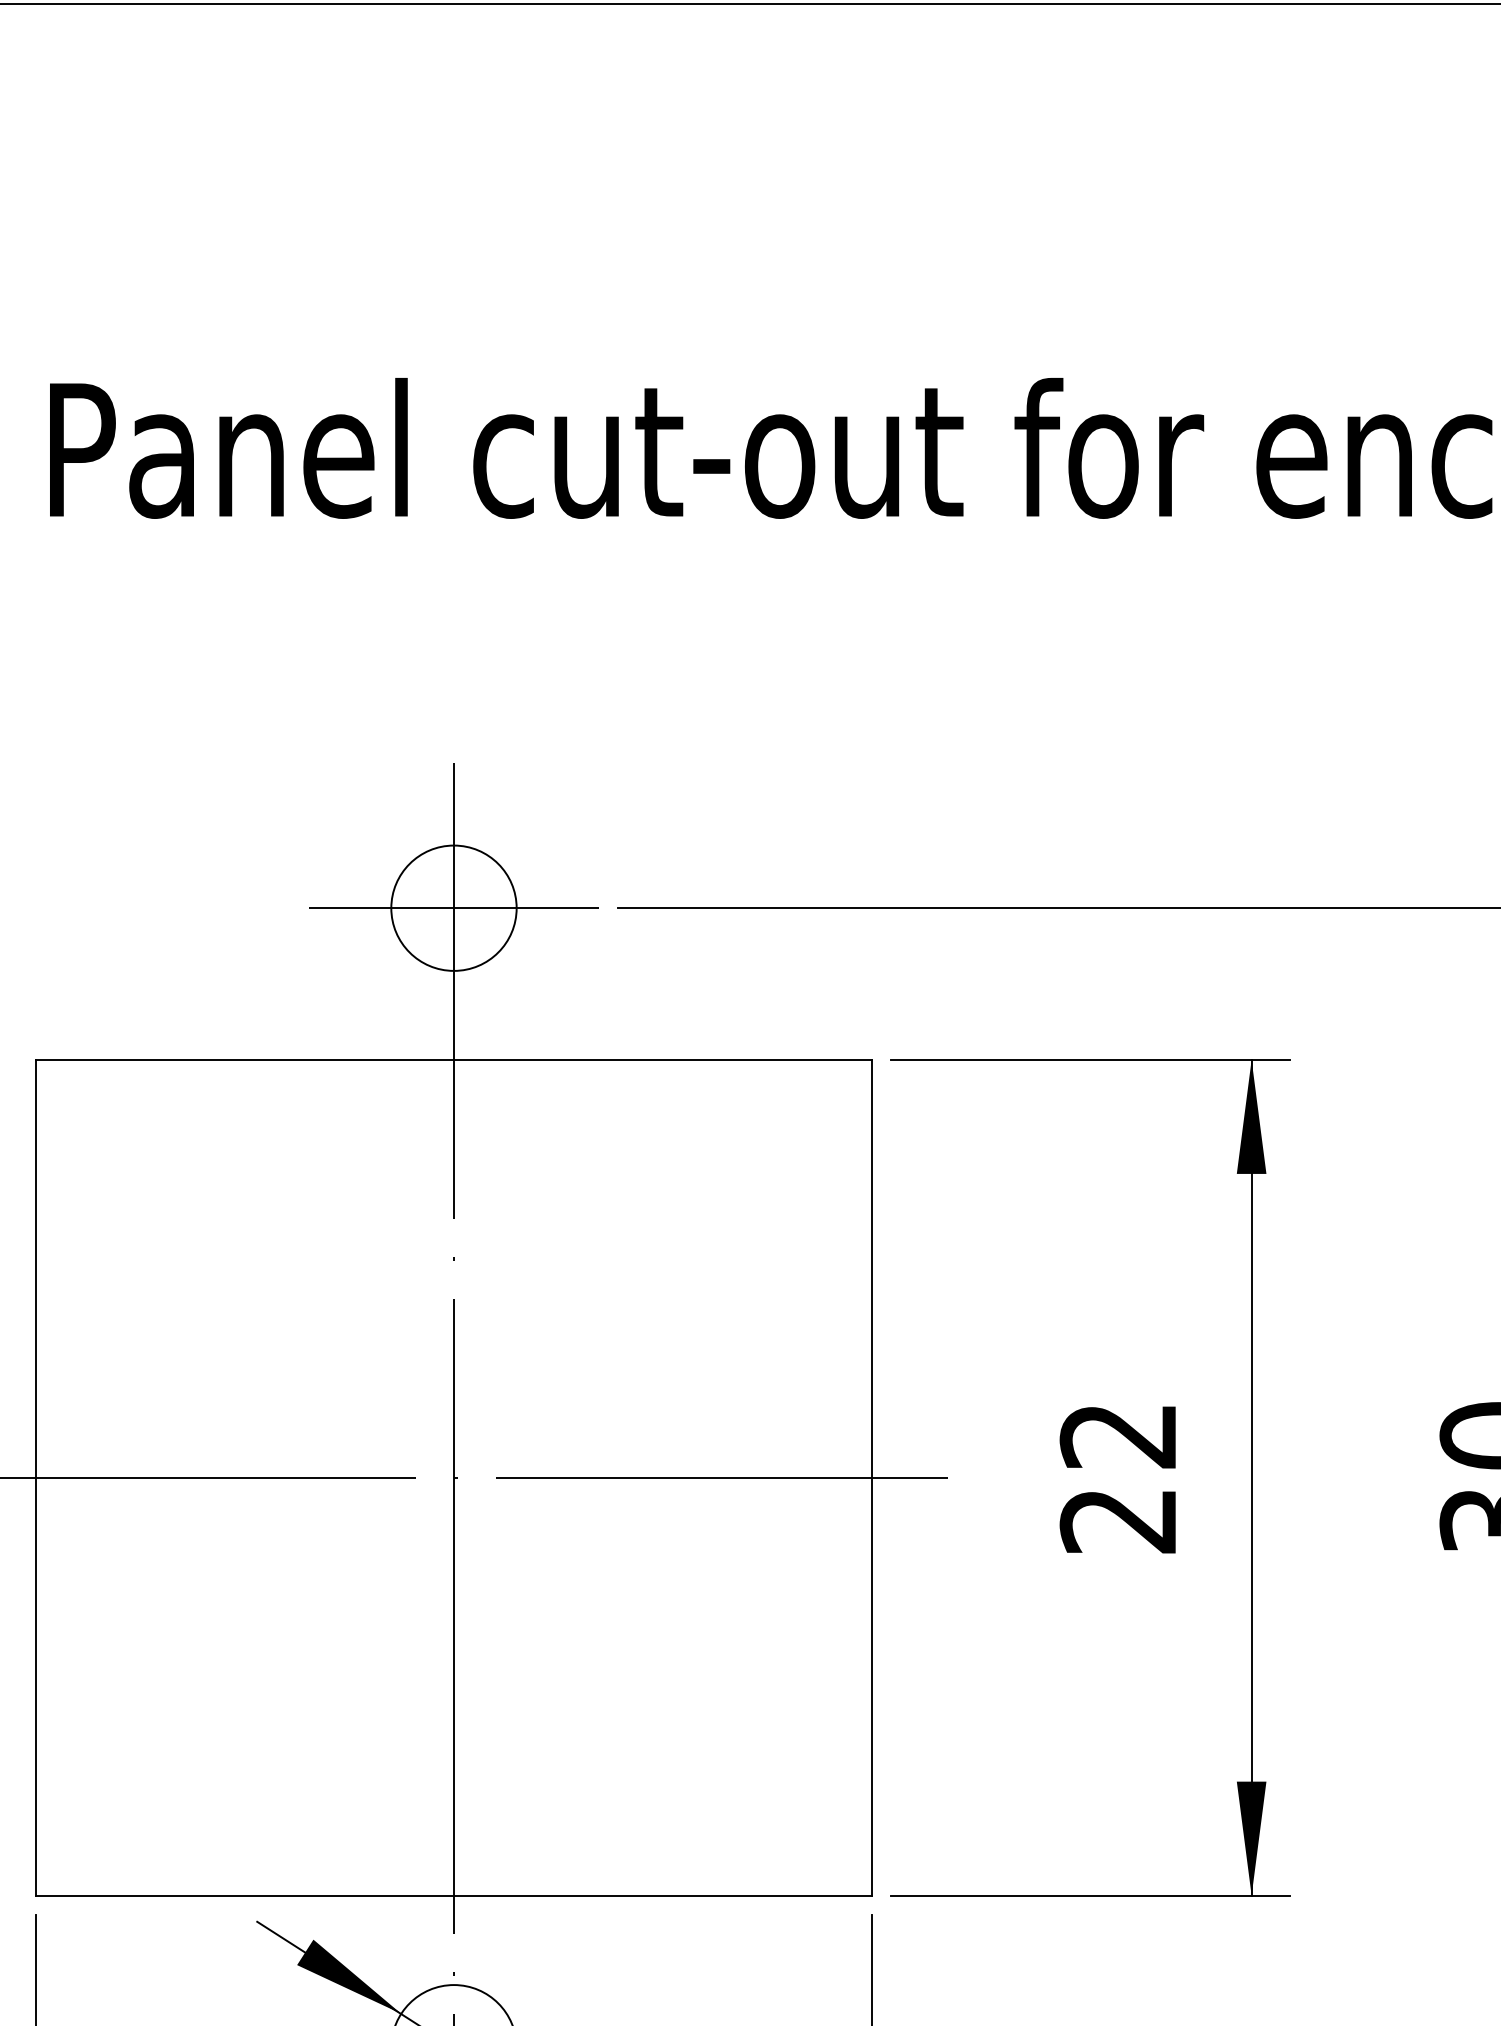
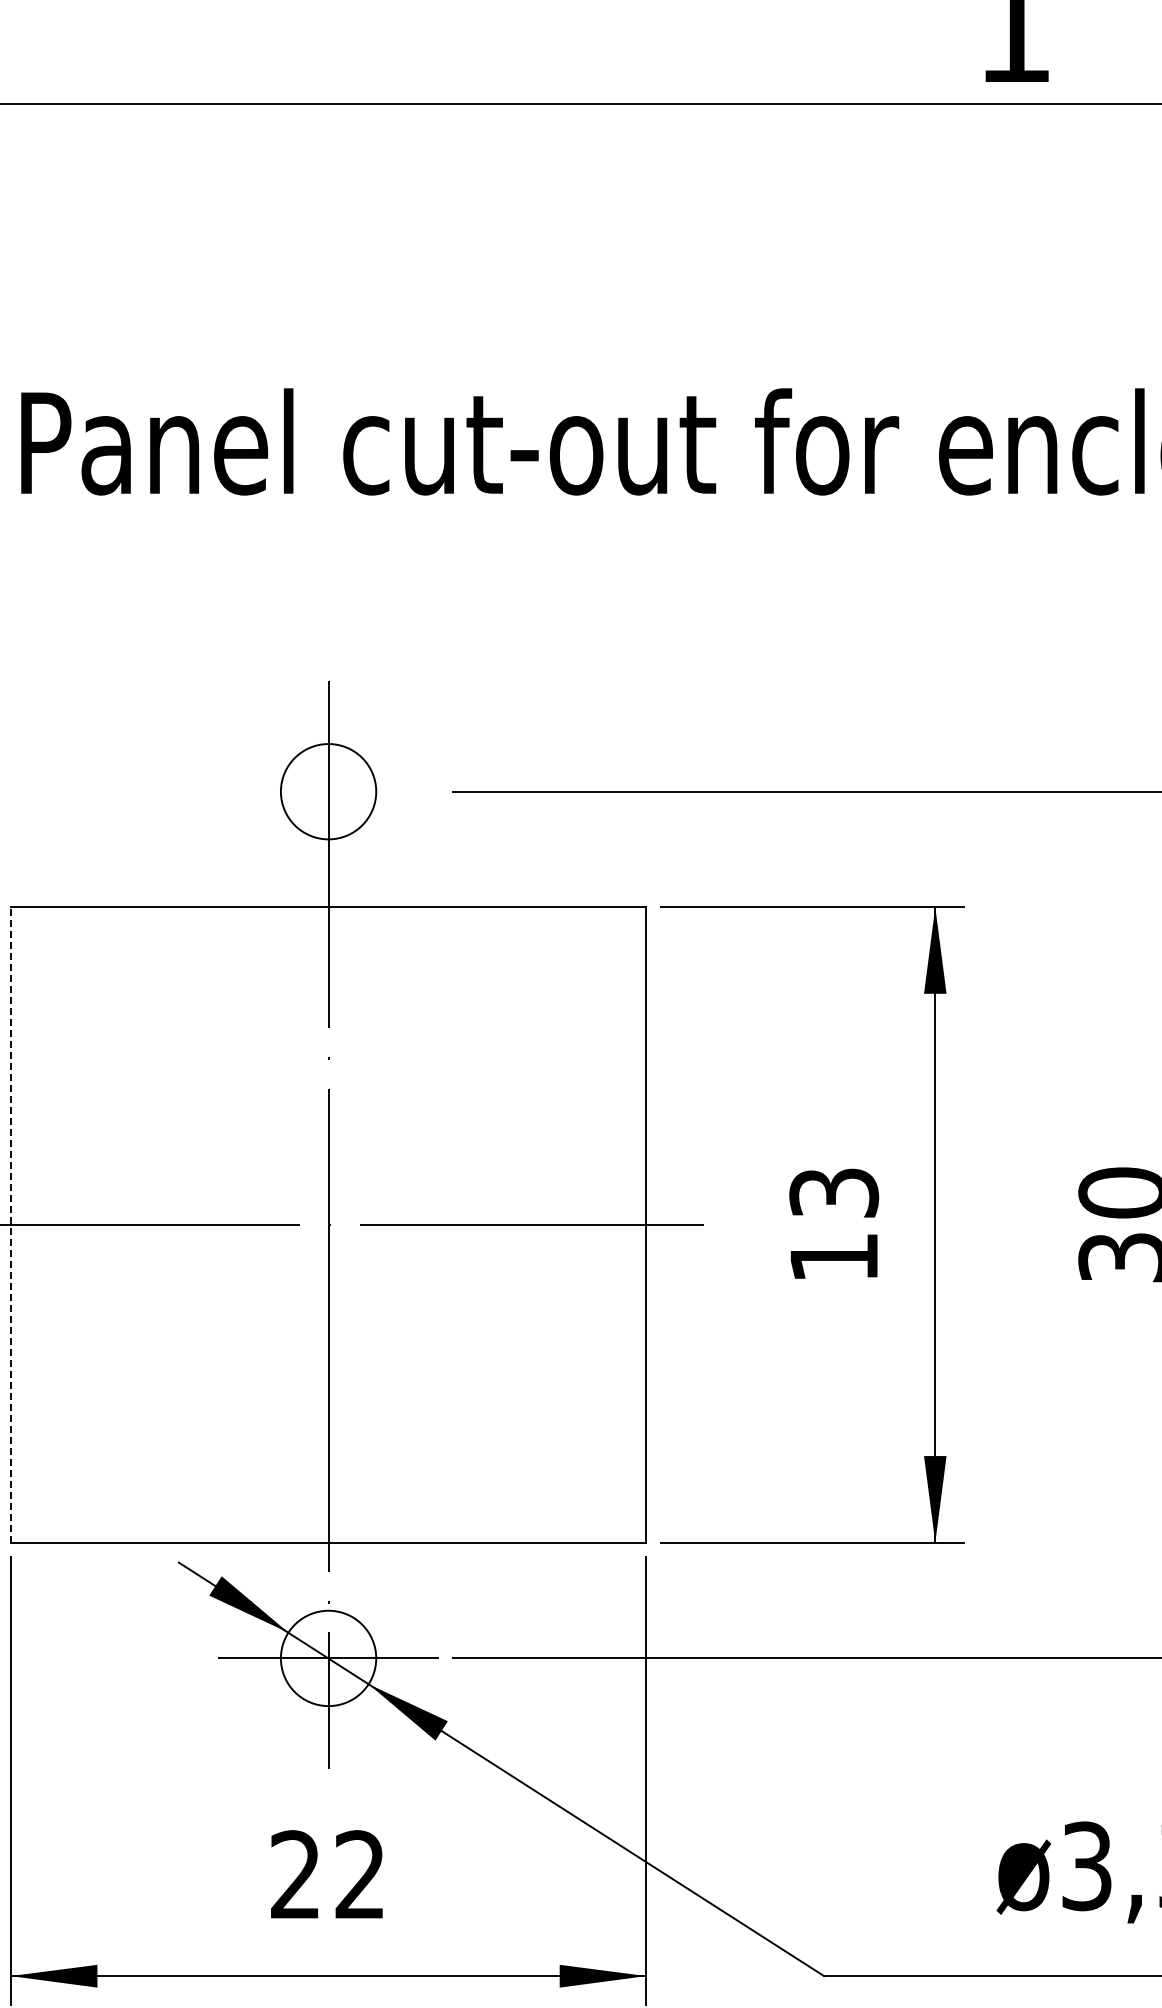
line: (453, 907) -> (328, 791), removed
line: (35, 1478) -> (10, 1225), solid -> dashed
text: (1119, 1478) -> (834, 1225), 22 -> 13

